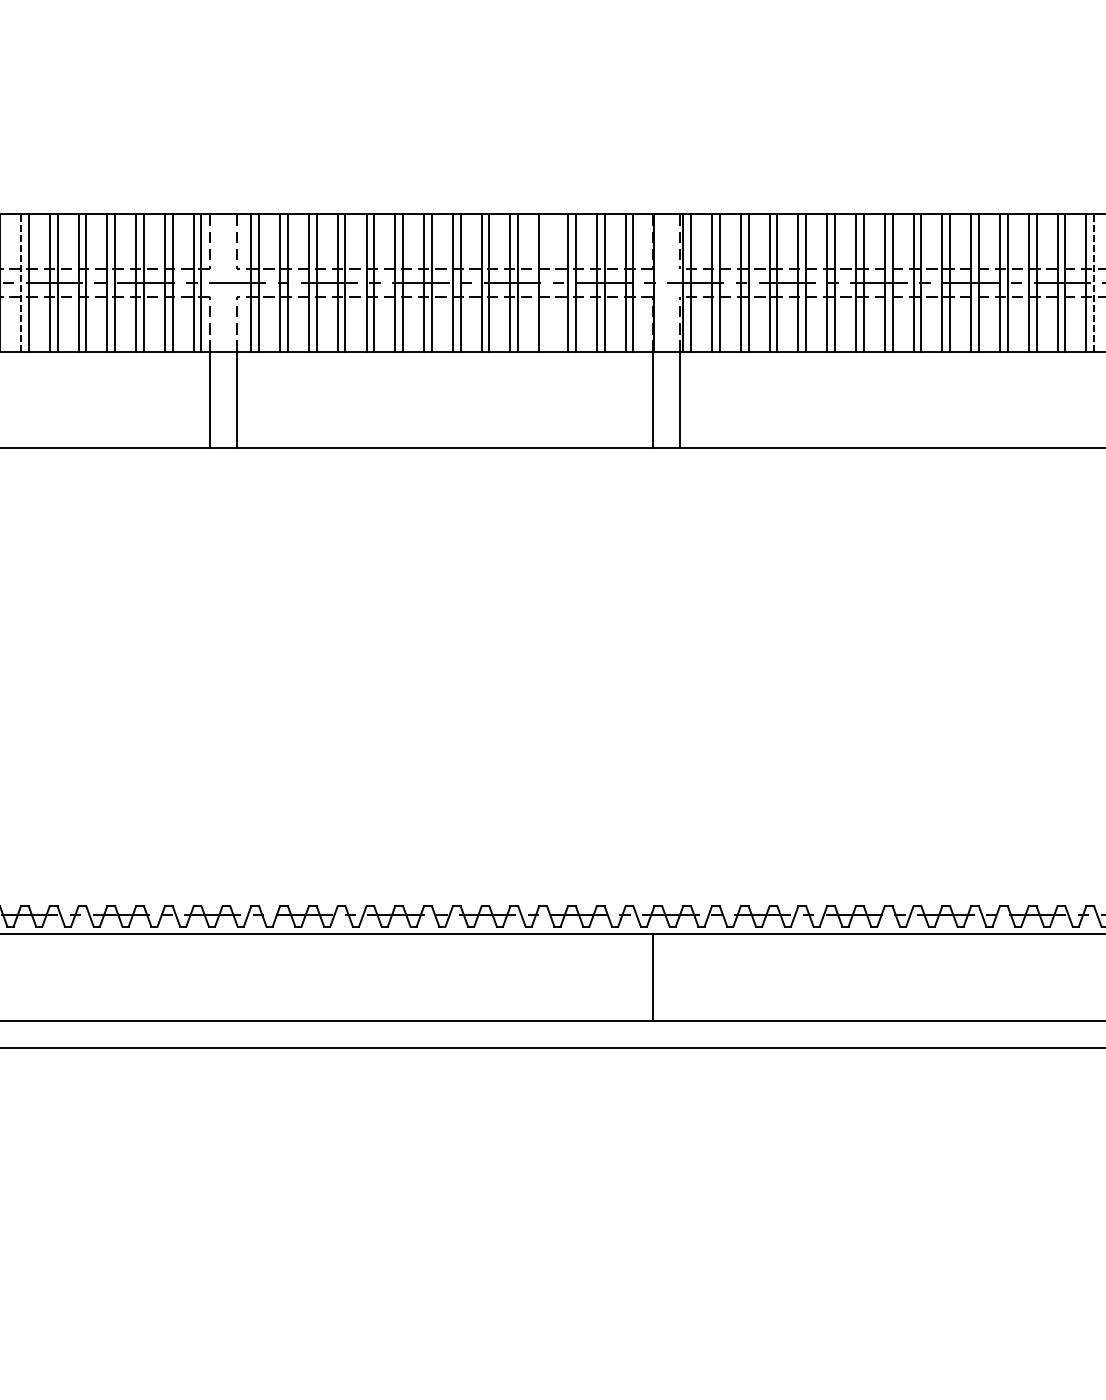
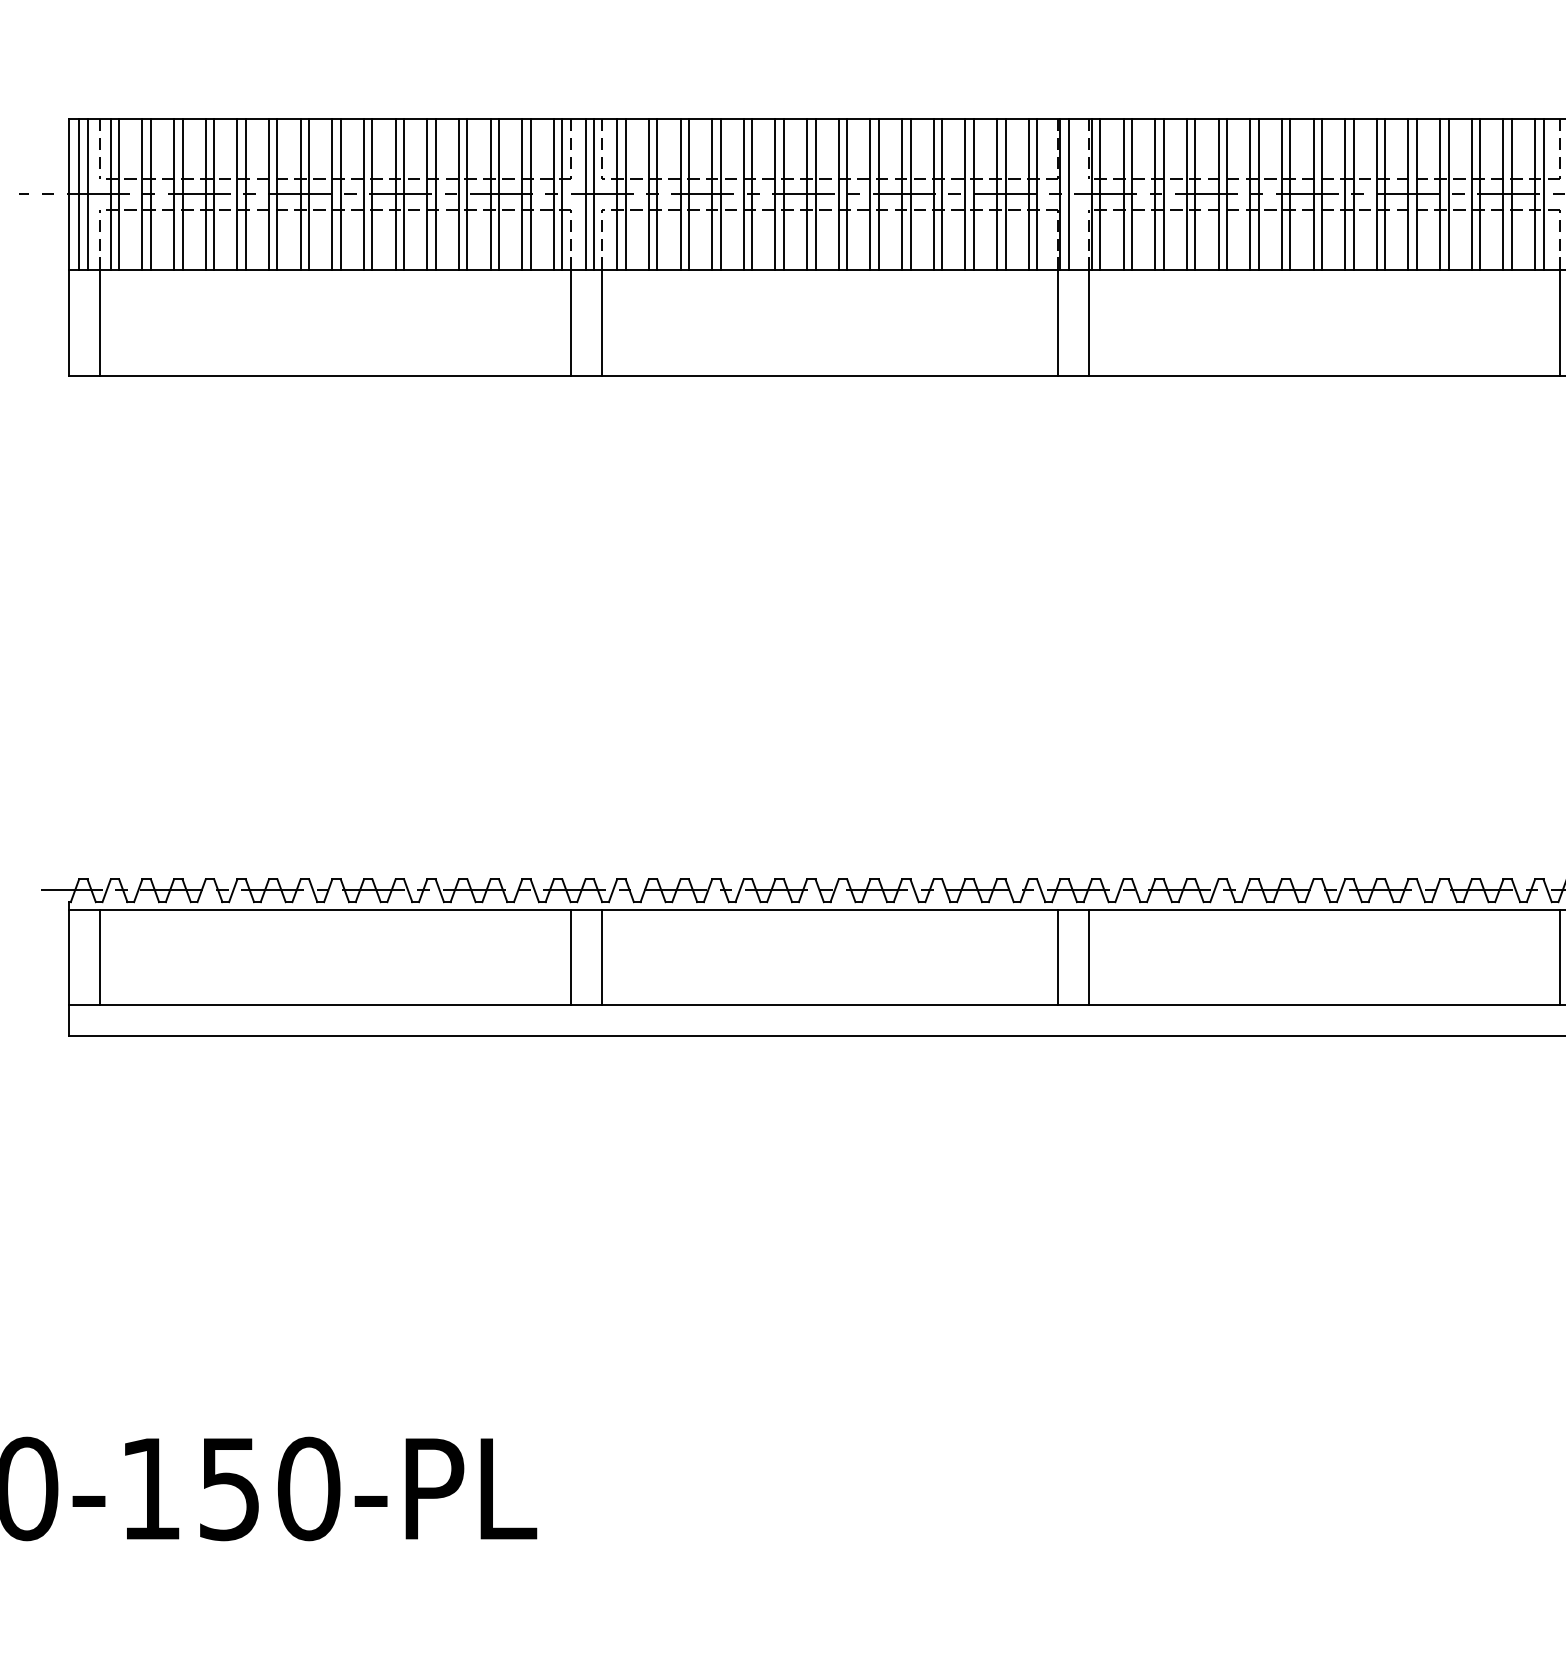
line: (21, 283) -> (364, 194), dashed -> solid
line: (222, 283) -> (585, 194), added
line: (229, 283) -> (593, 194), added
line: (547, 283) -> (942, 194), added
line: (661, 283) -> (1068, 194), added
line: (1094, 283) -> (1543, 194), dashed -> solid
line: (209, 977) -> (571, 957), added
line: (237, 977) -> (601, 957), added
line: (680, 977) -> (1088, 957), added

